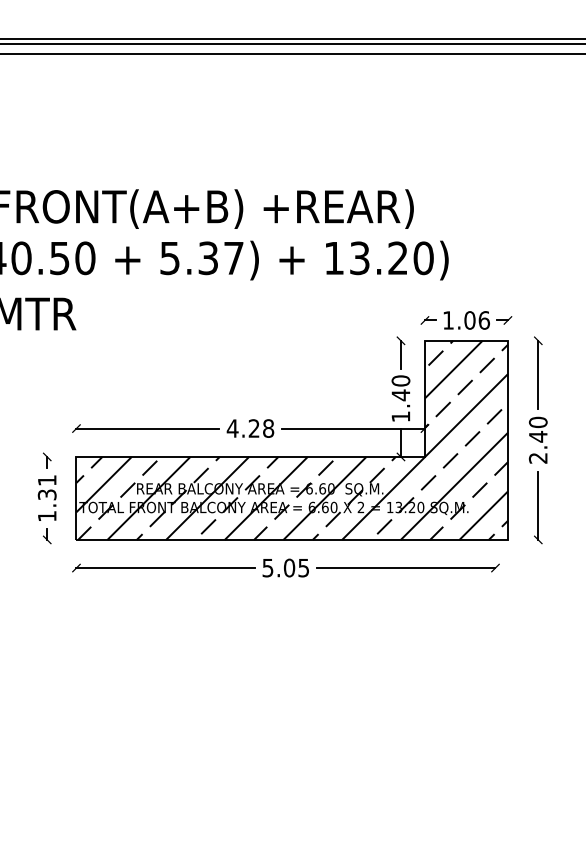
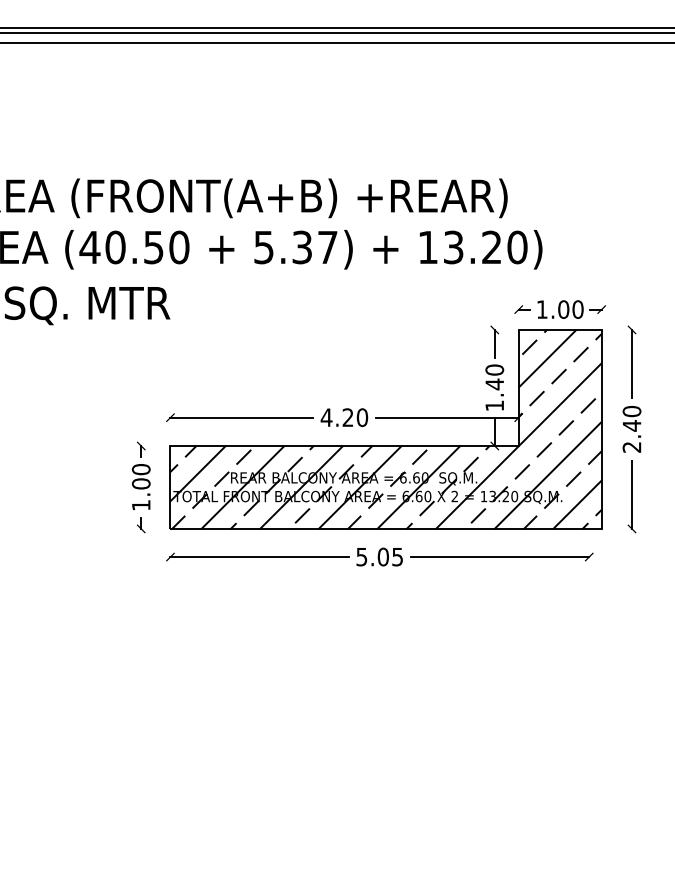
text: (483, 320) -> (577, 309), 1.06 -> 1.00
text: (268, 428) -> (362, 417), 4.28 -> 4.20
text: (46, 487) -> (140, 476), 1.31 -> 1.00

